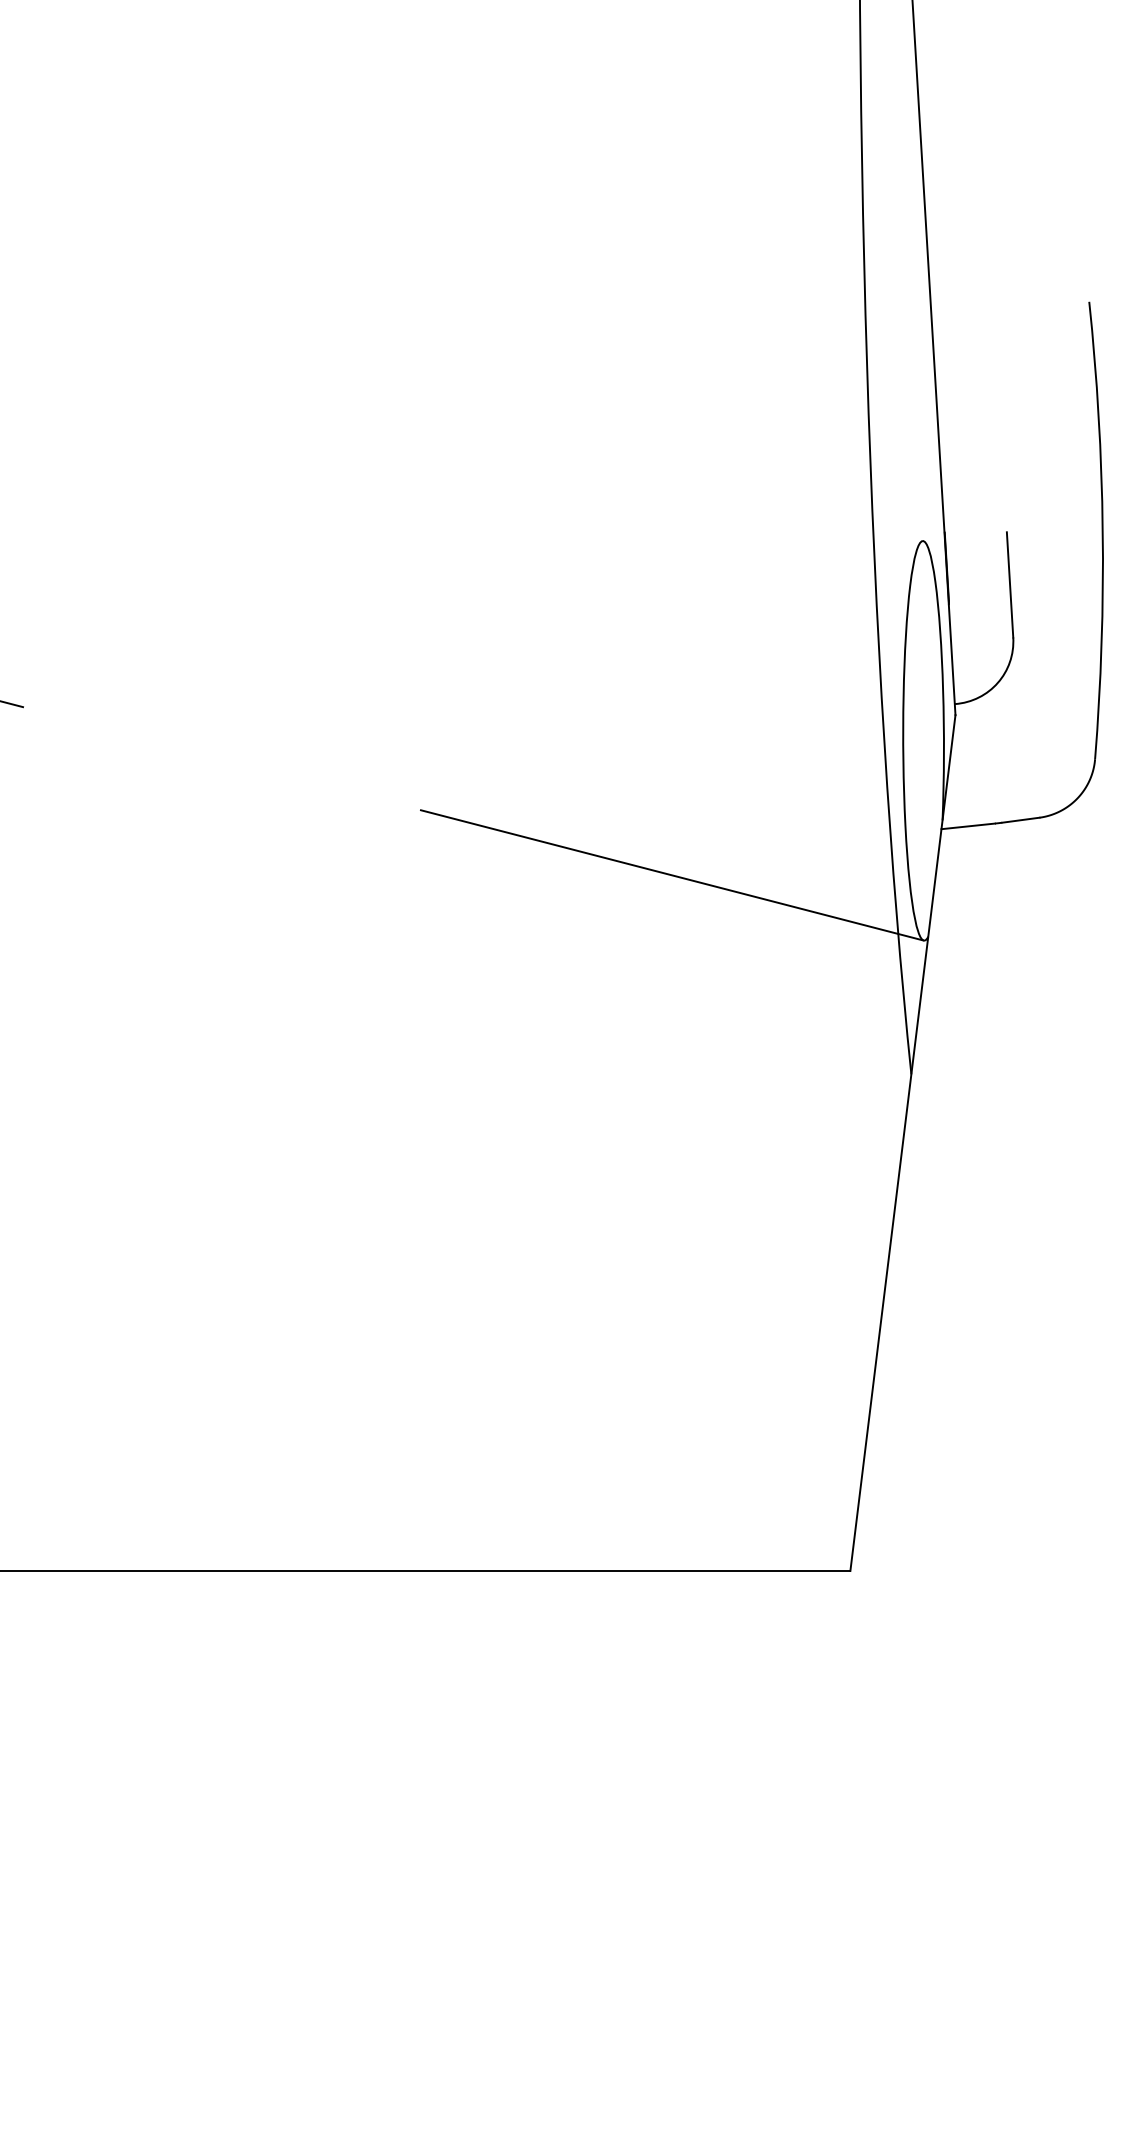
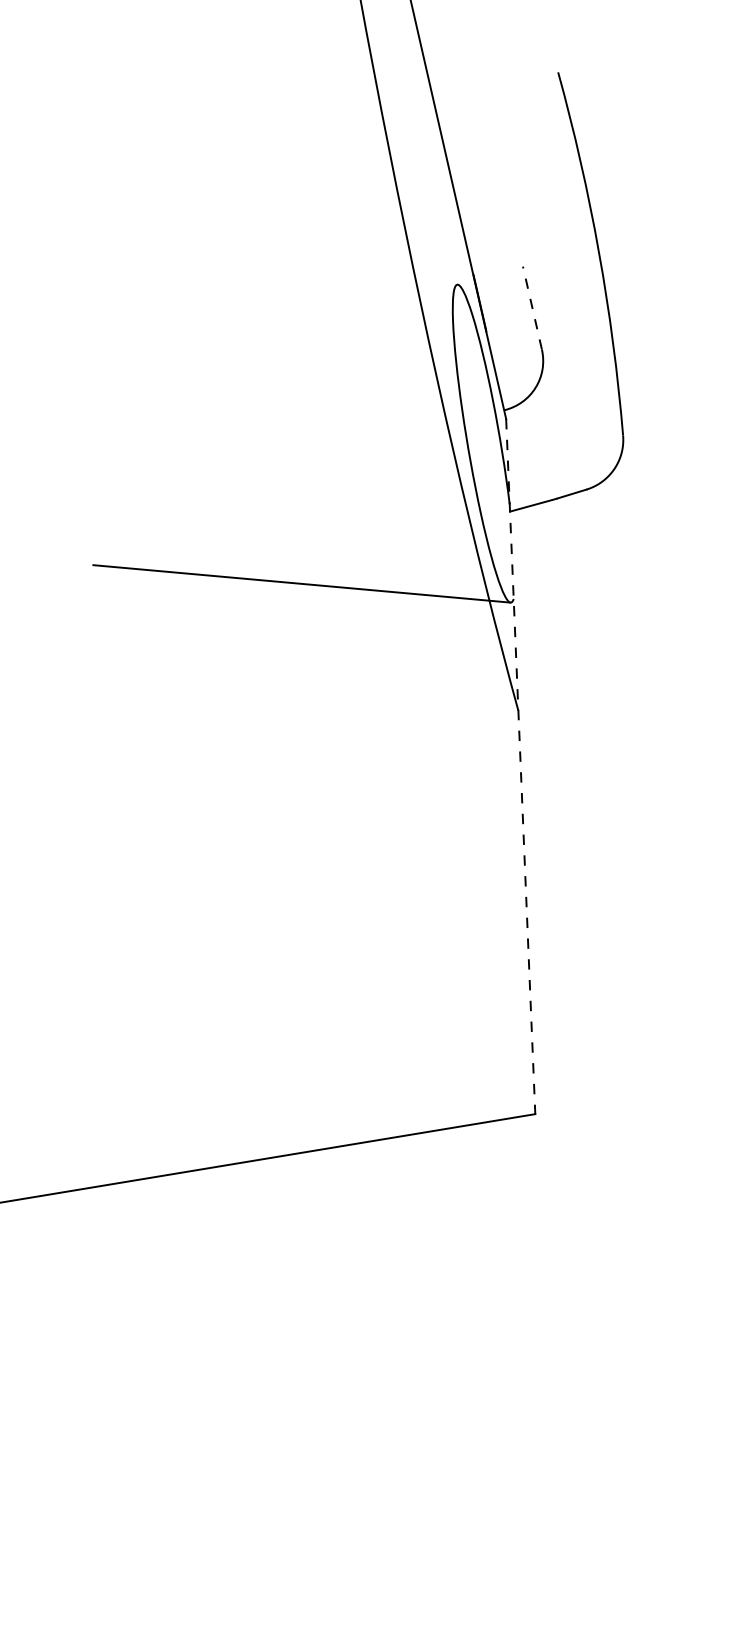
line: (1010, 584) -> (532, 307), solid -> dashed
line: (902, 1143) -> (520, 766), solid -> dashed

